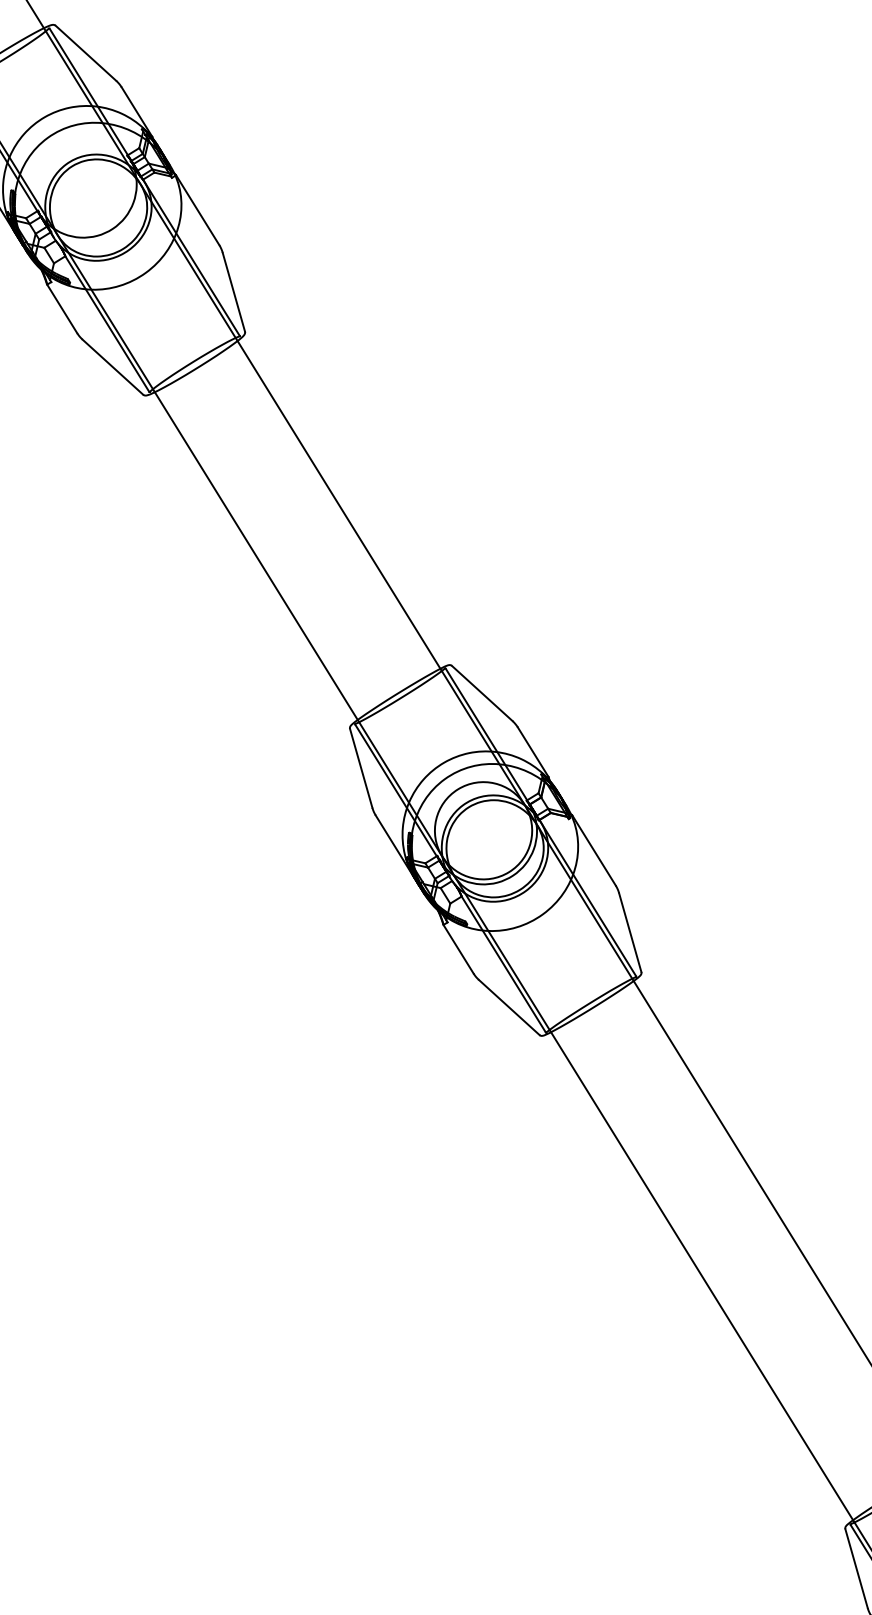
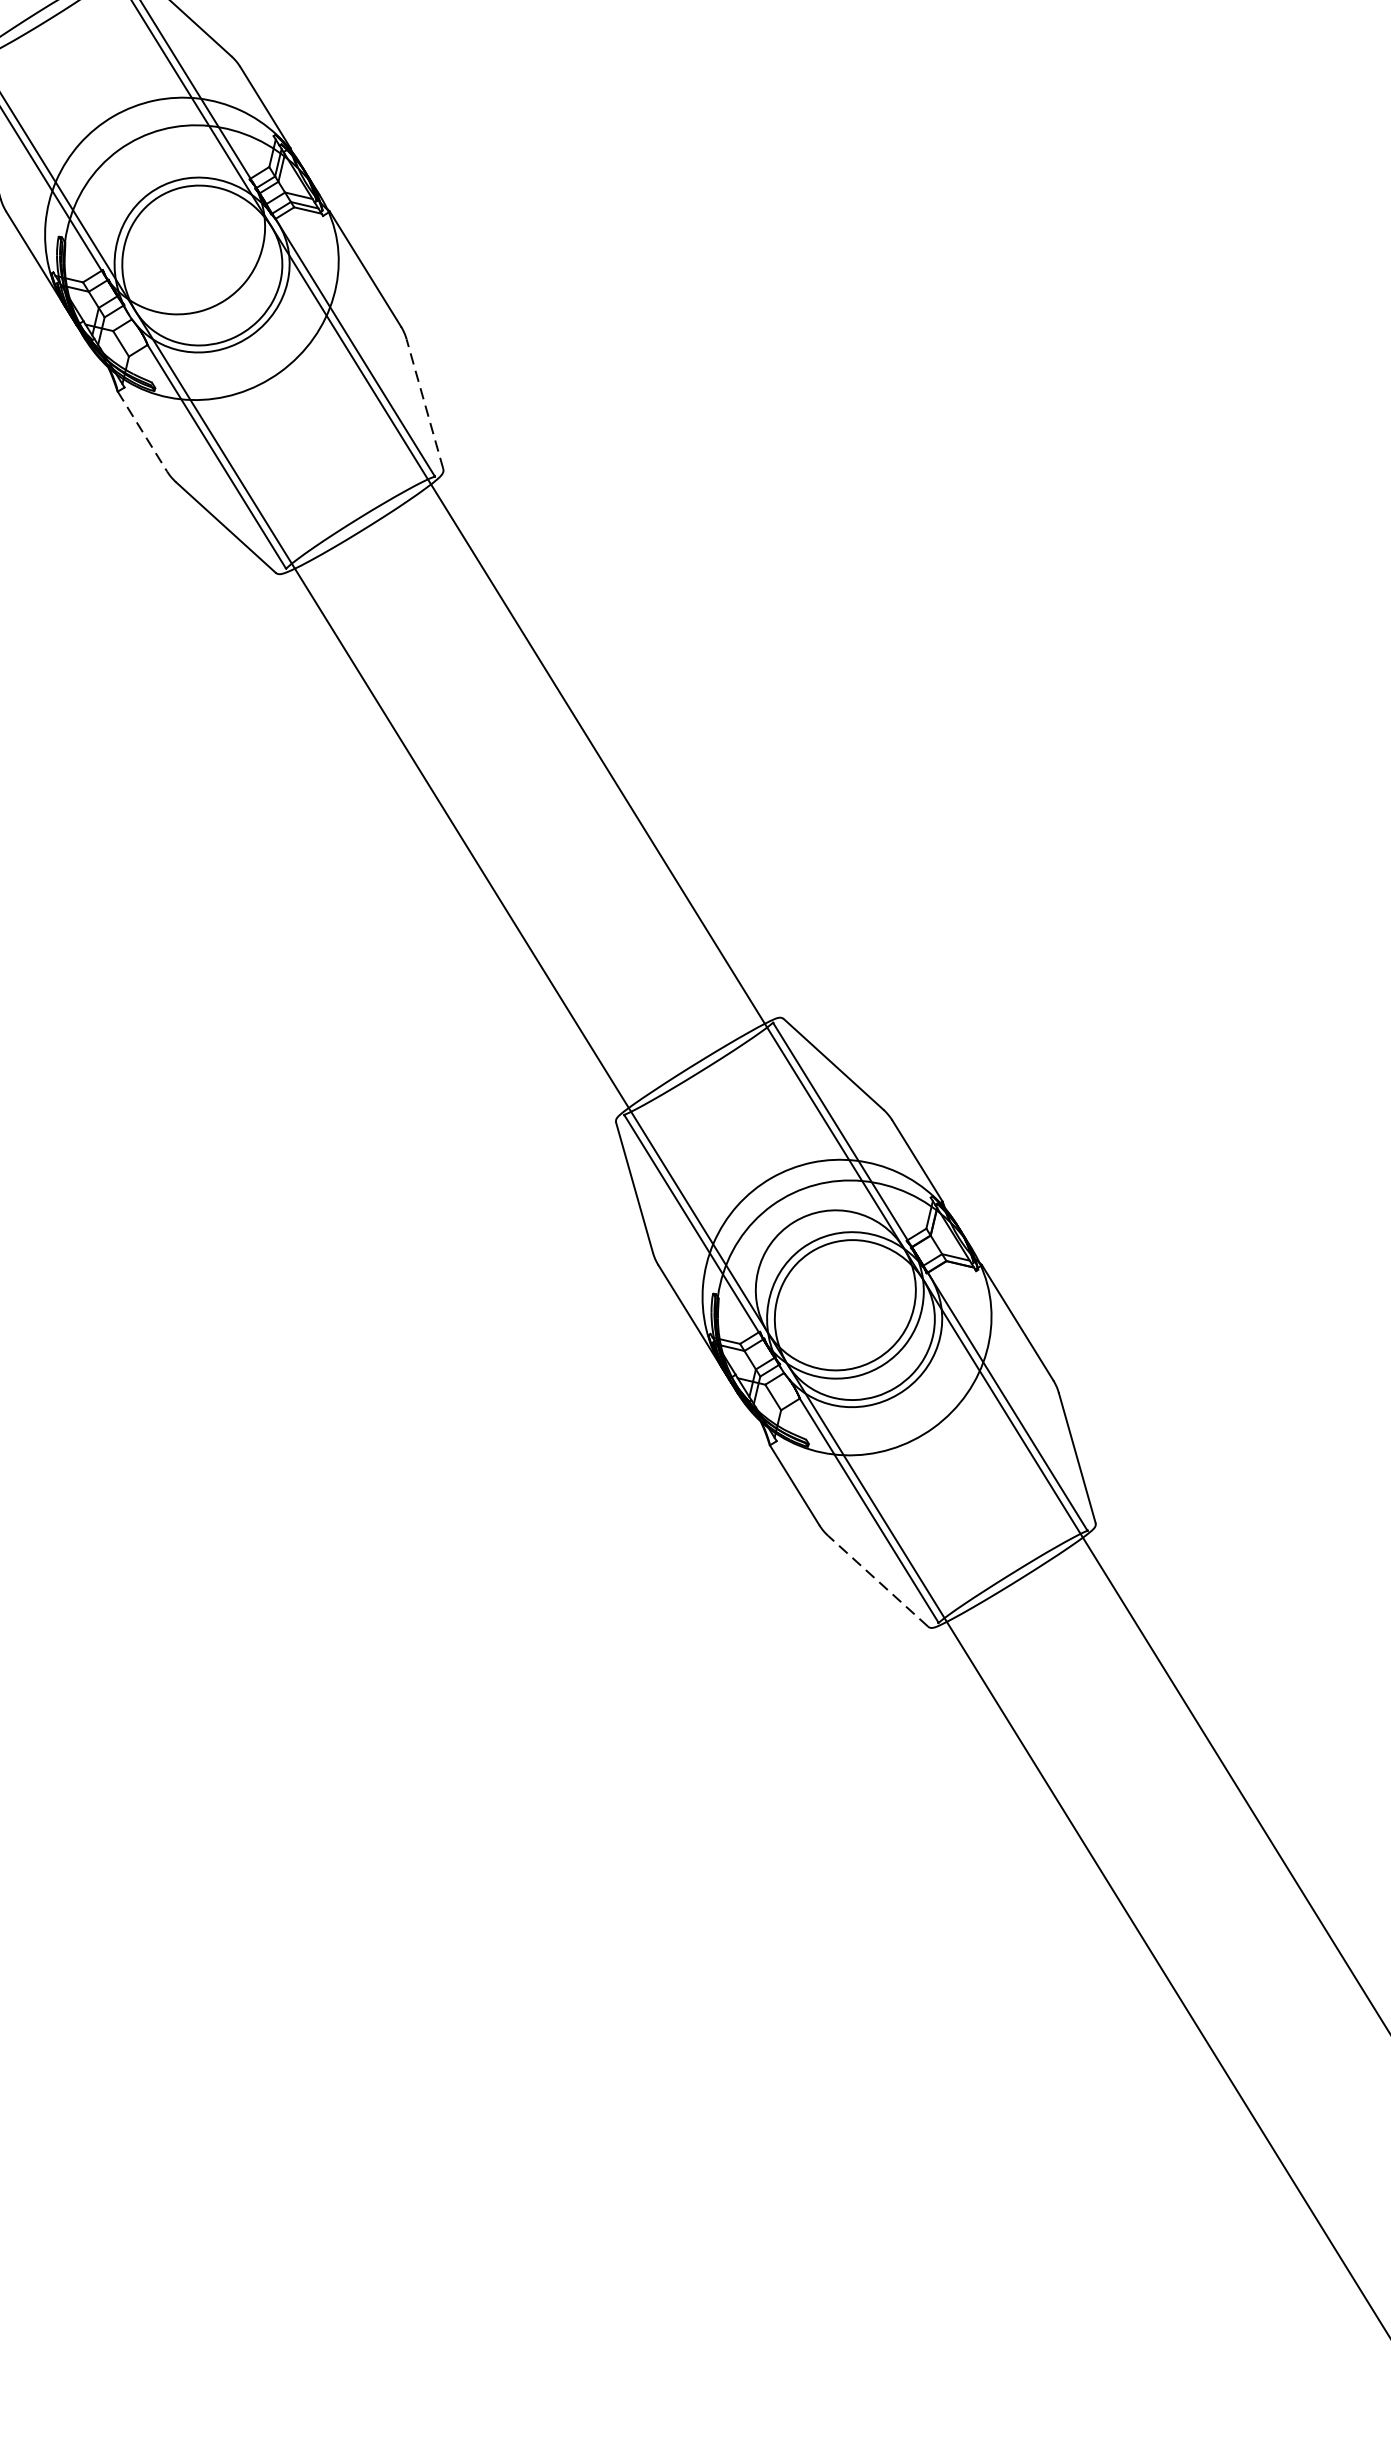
line: (233, 292) -> (424, 404), solid -> dashed
line: (62, 308) -> (142, 430), solid -> dashed
line: (509, 1007) -> (878, 1581), solid -> dashed

